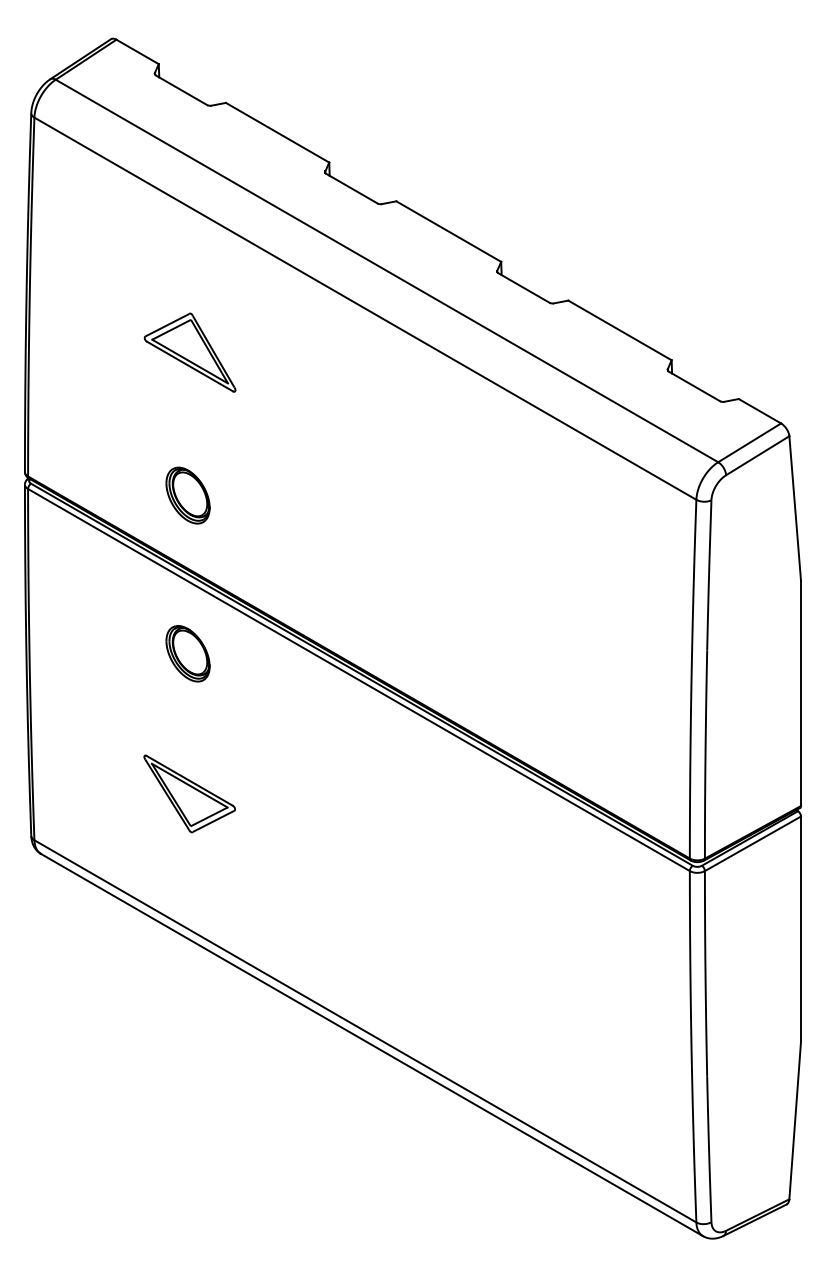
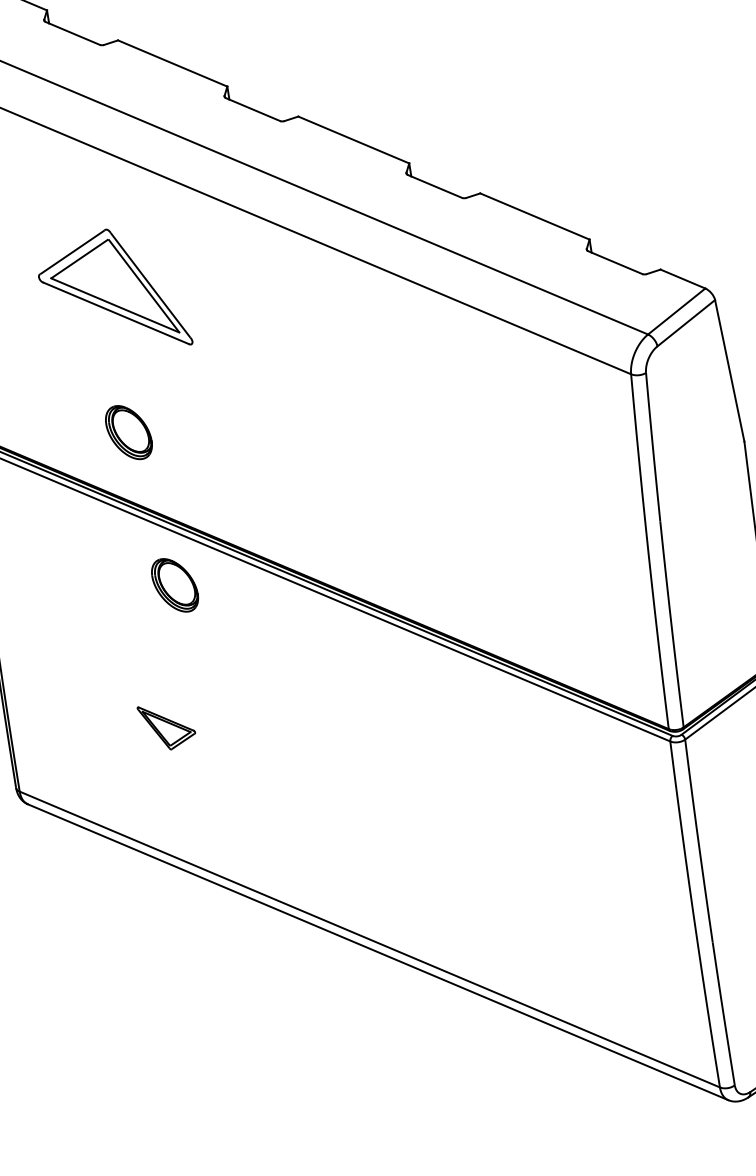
part: (189, 352) -> (112, 291), size x1.6
part: (187, 653) -> (174, 585), moved
part: (189, 793) -> (167, 726), size x0.6

